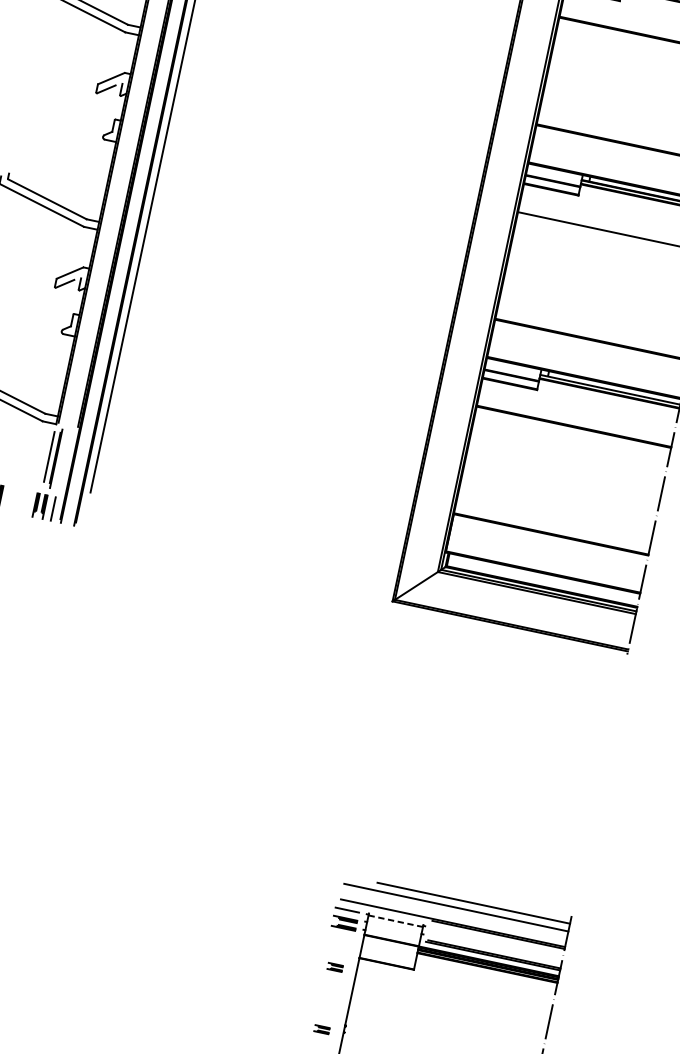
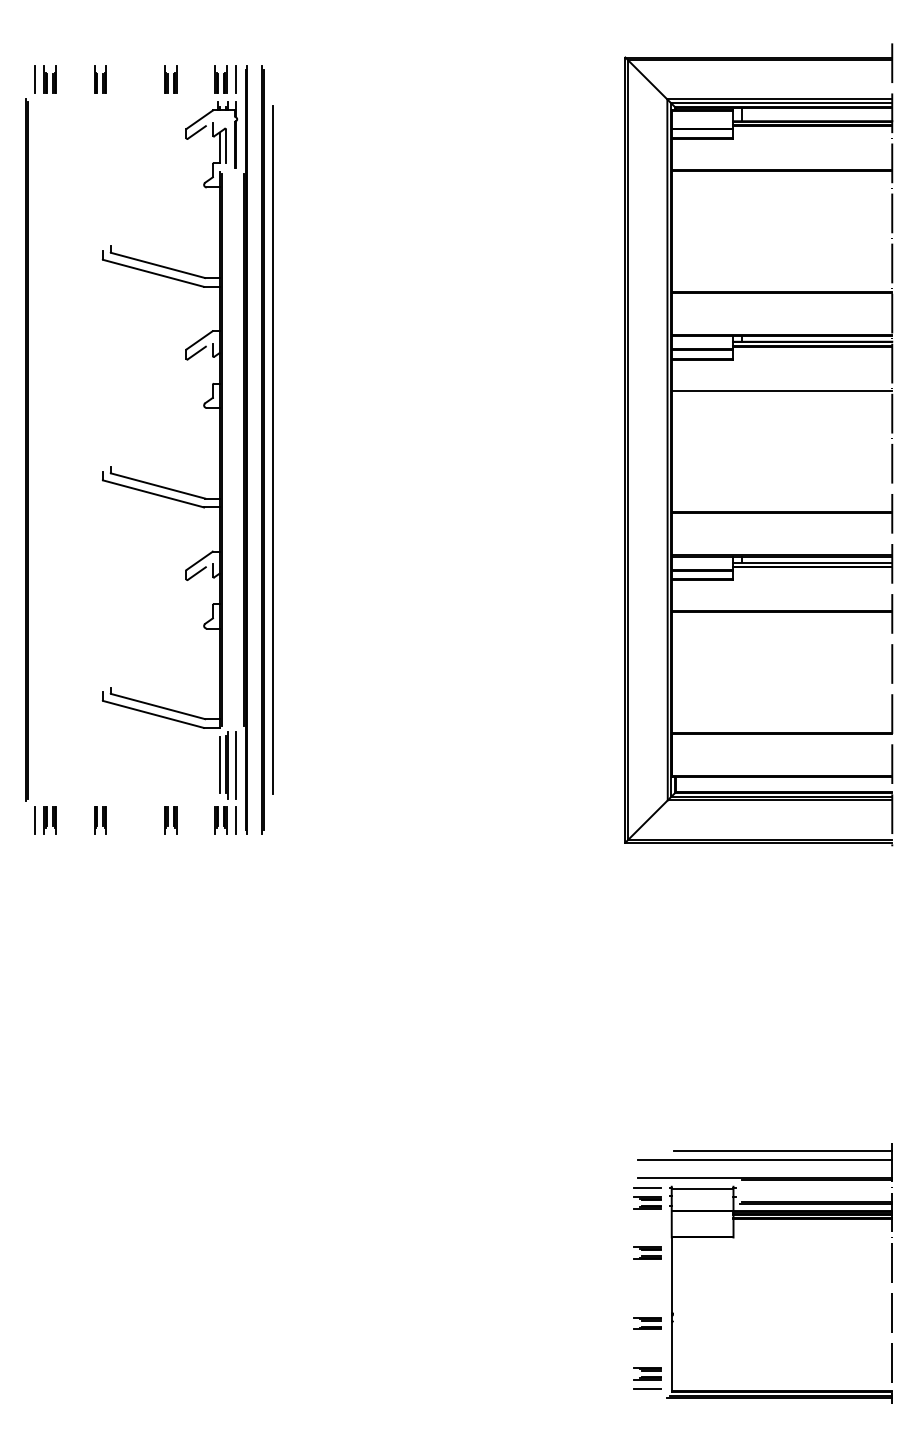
line: (63, 460) -> (235, 765), added
line: (395, 920) -> (702, 1188), dashed -> solid
part: (335, 966) -> (647, 1252), size x1.67
part: (321, 1029) -> (647, 1323), size x1.67

